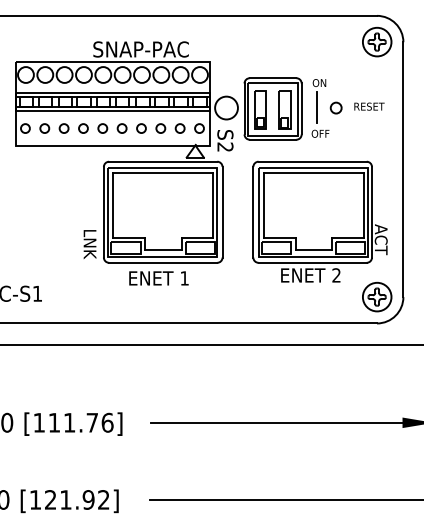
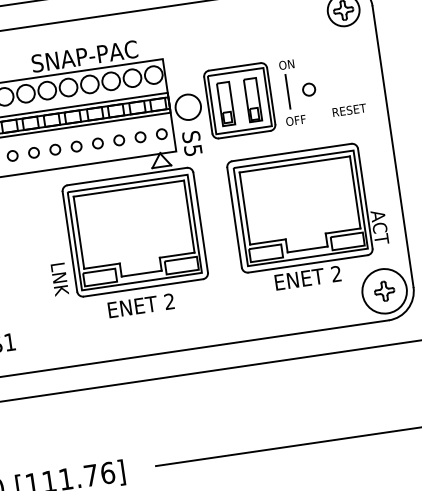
text: (369, 106) -> (349, 110), moved
text: (225, 146) -> (193, 149), S2 -> S5
text: (184, 278) -> (169, 301), 1 -> 2
circle: (376, 296) -> (383, 290), size x1.4

